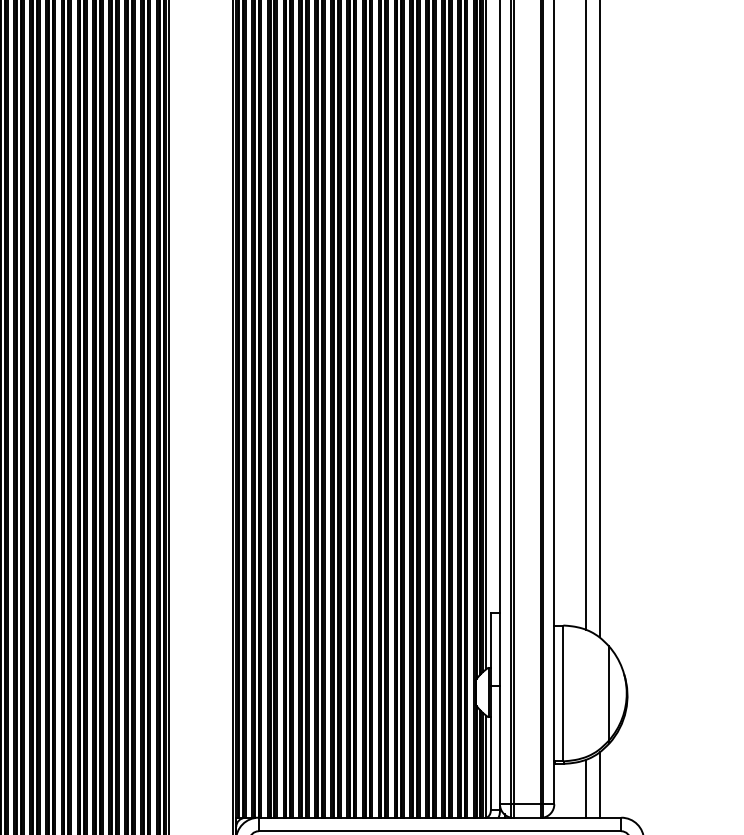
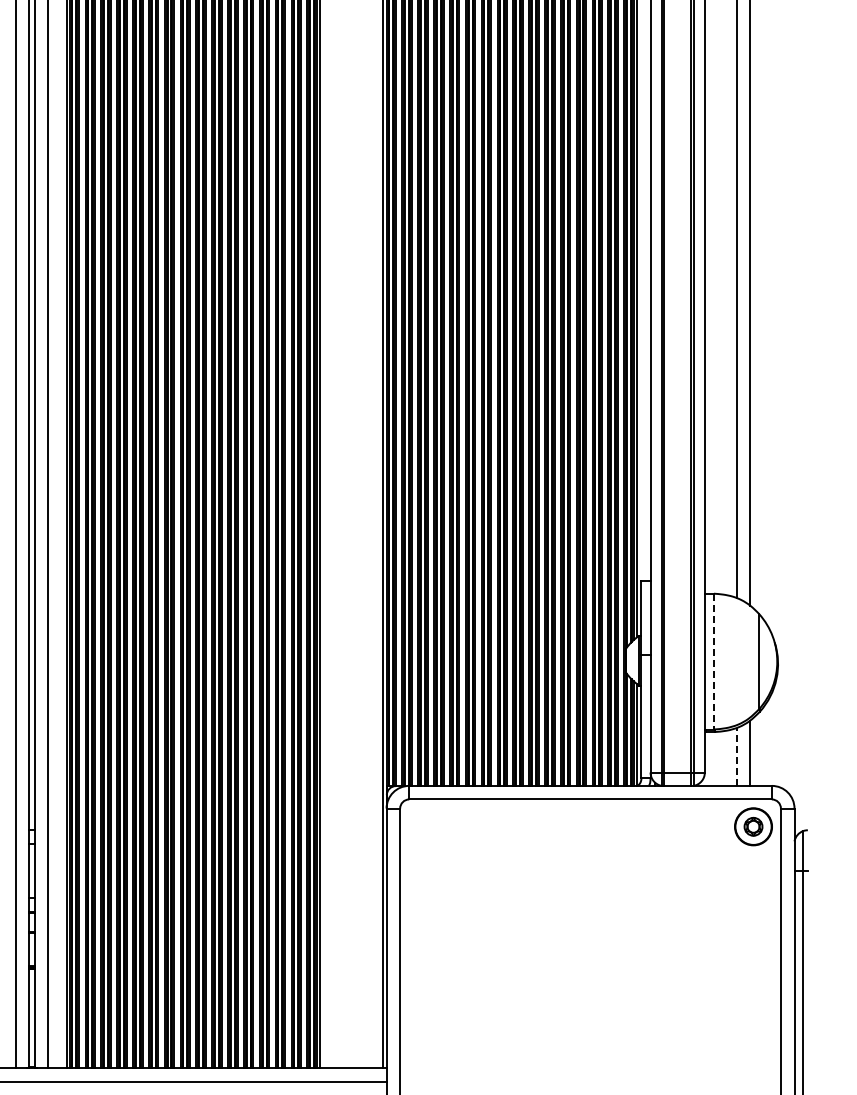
line: (562, 693) -> (713, 661), solid -> dashed
line: (585, 788) -> (736, 756), solid -> dashed

